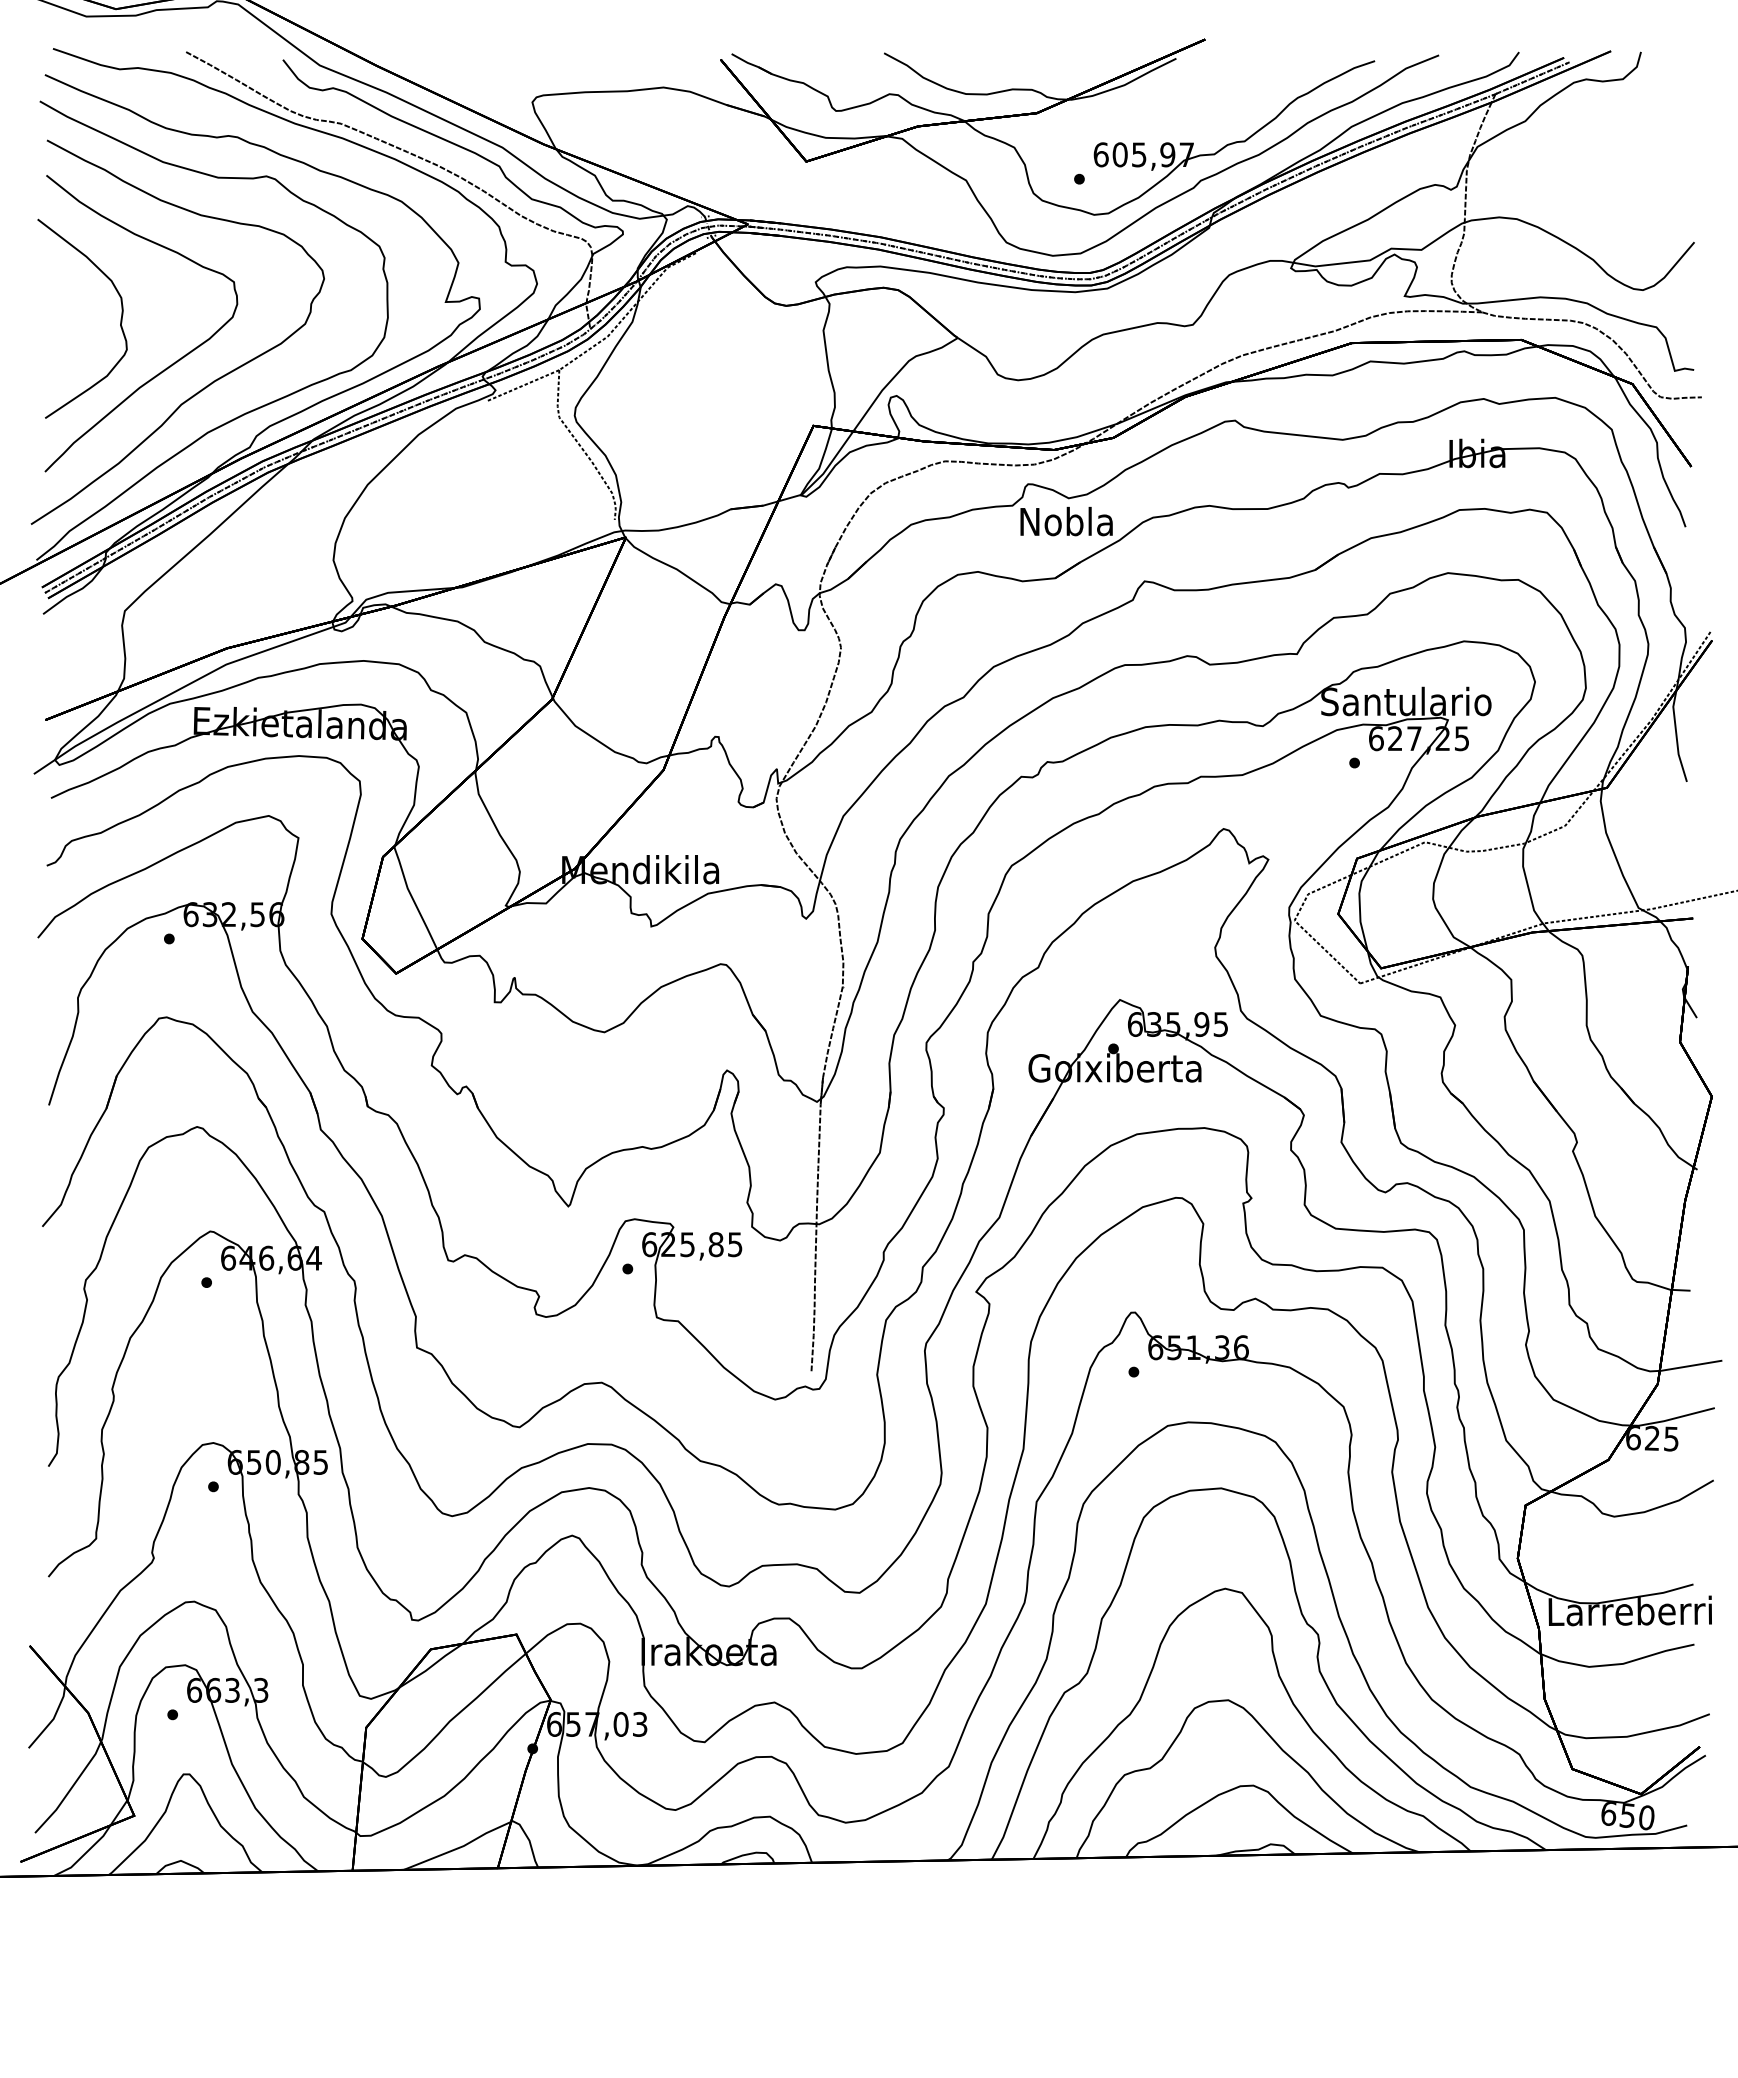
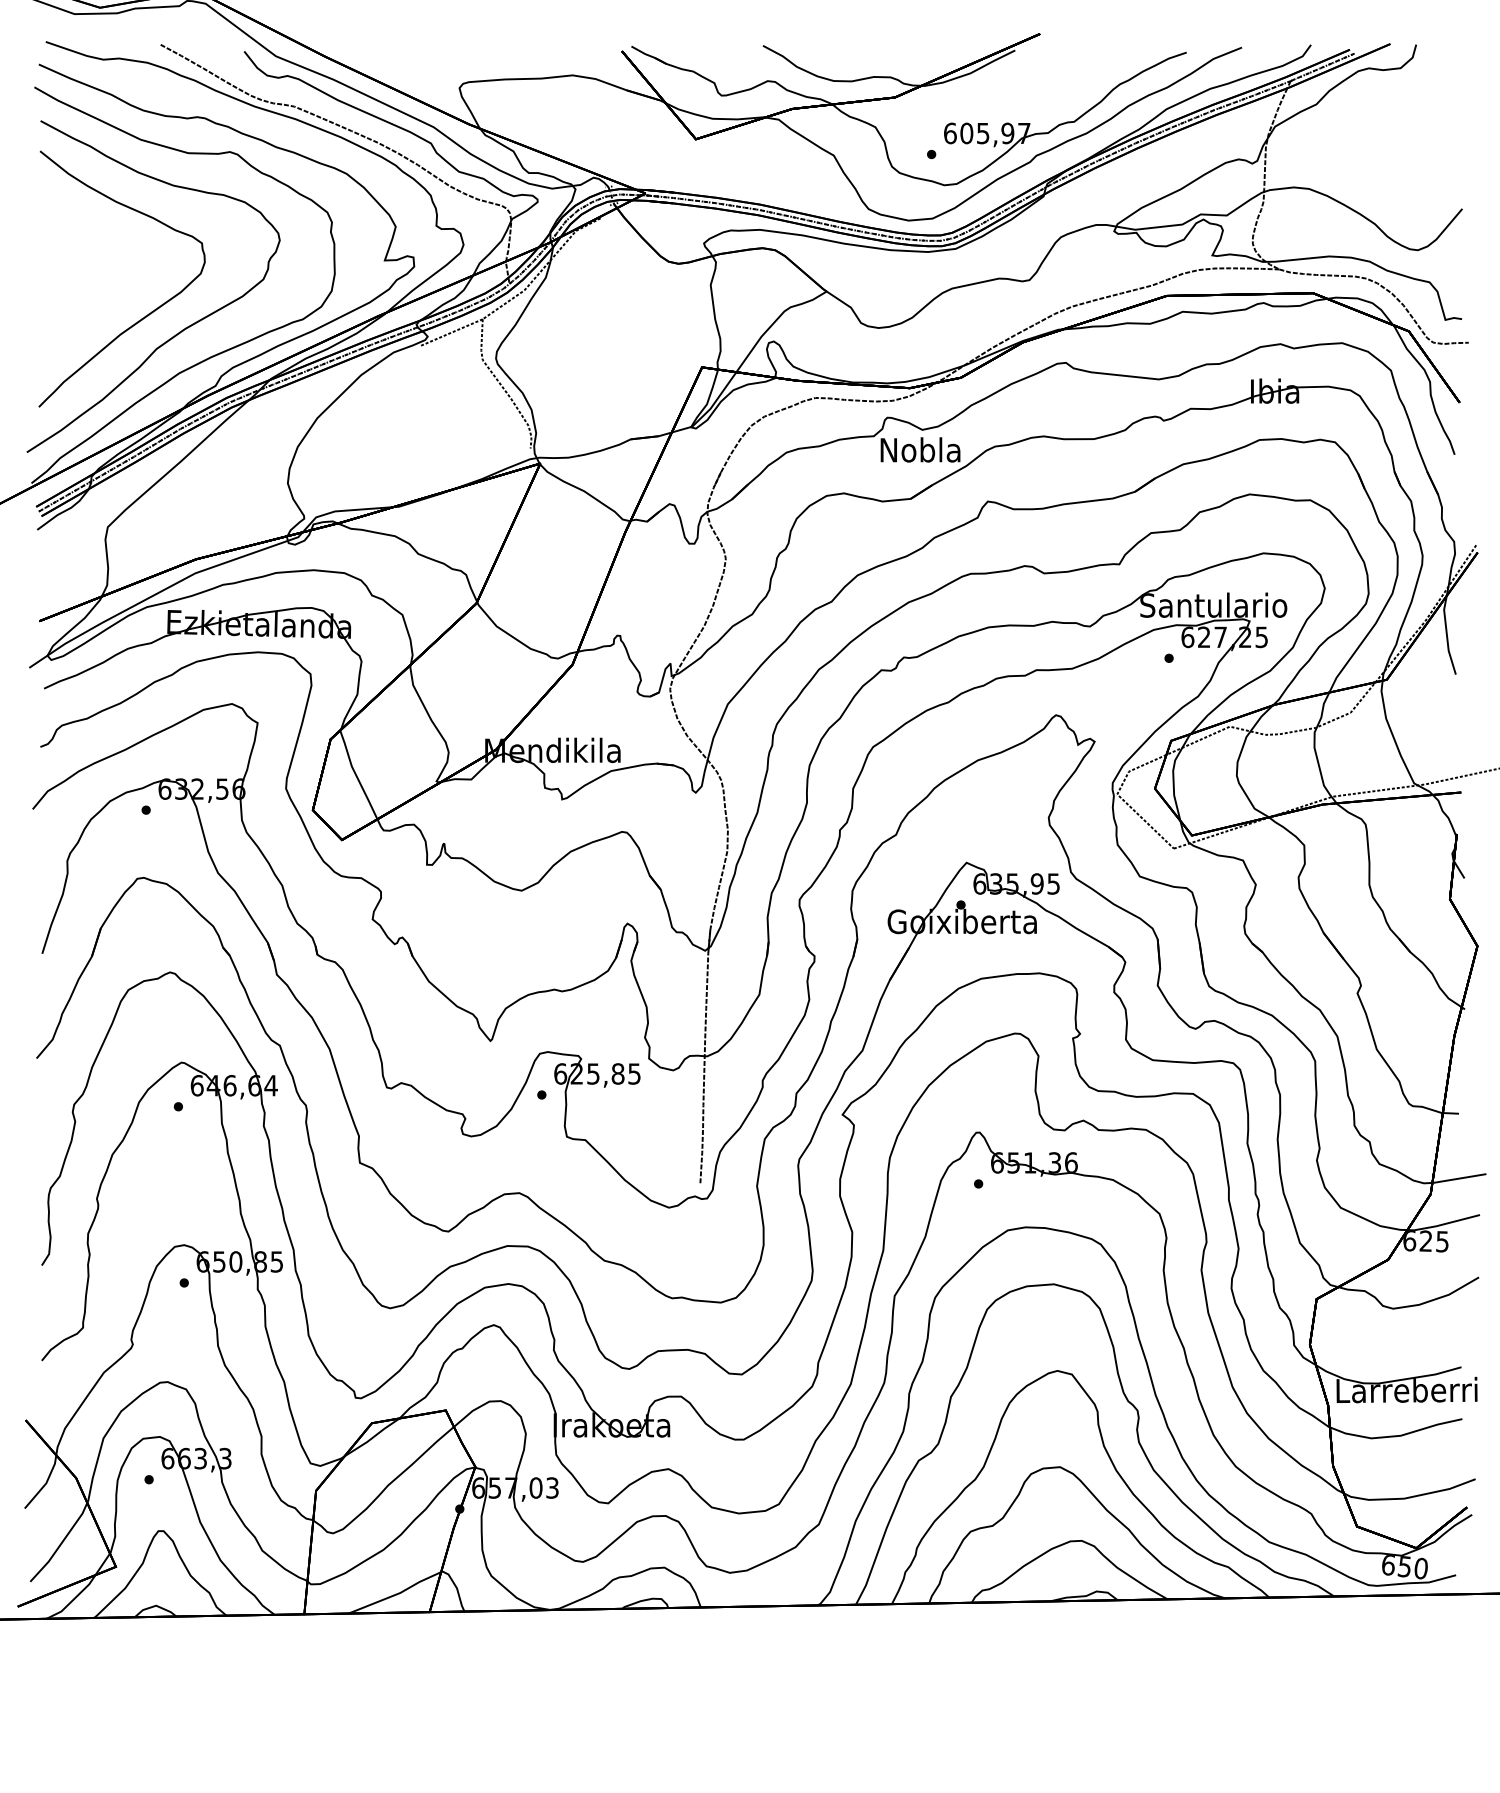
curve: (120, 318) -> (104, 274), removed

